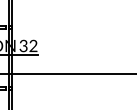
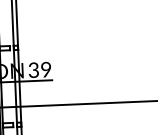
text: (33, 46) -> (46, 70), 32 -> 39

